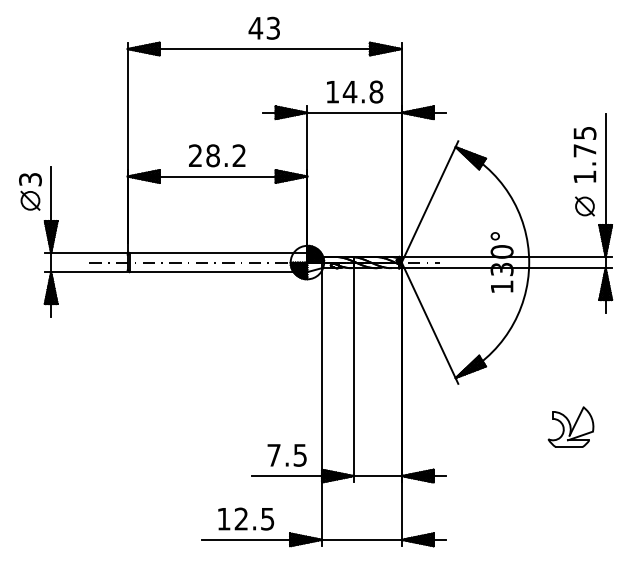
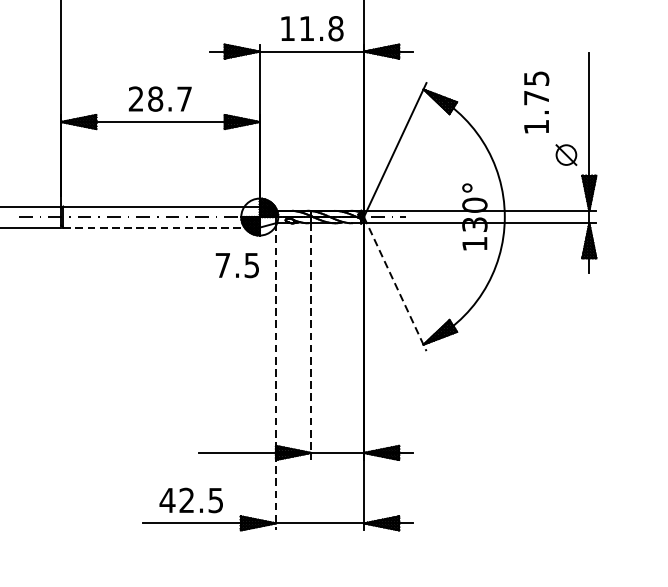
text: (349, 92) -> (306, 29), 14.8 -> 11.8
text: (584, 154) -> (536, 102), moved
text: (238, 155) -> (183, 98), 28.2 -> 28.7
line: (218, 272) -> (161, 228), solid -> dashed
line: (430, 323) -> (395, 284), solid -> dashed
line: (353, 375) -> (310, 341), solid -> dashed
line: (322, 407) -> (276, 377), solid -> dashed
part: (570, 426) -> (550, 398), removed
text: (286, 455) -> (236, 265), moved
text: (223, 519) -> (167, 500), 12.5 -> 42.5

